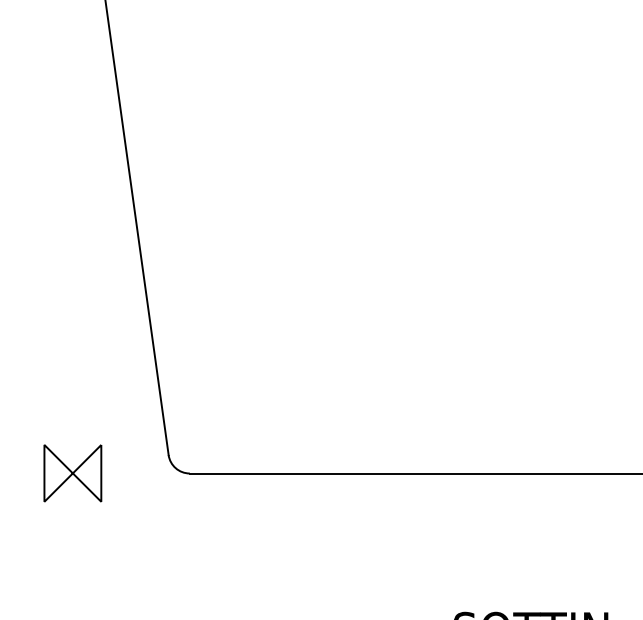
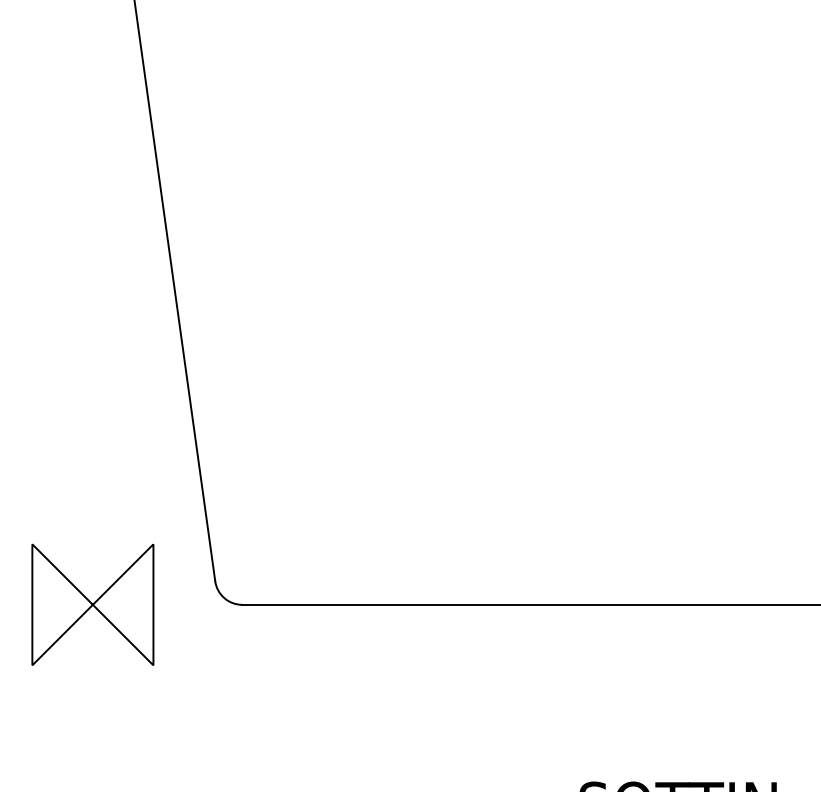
part: (72, 473) -> (92, 604), size x1.67

